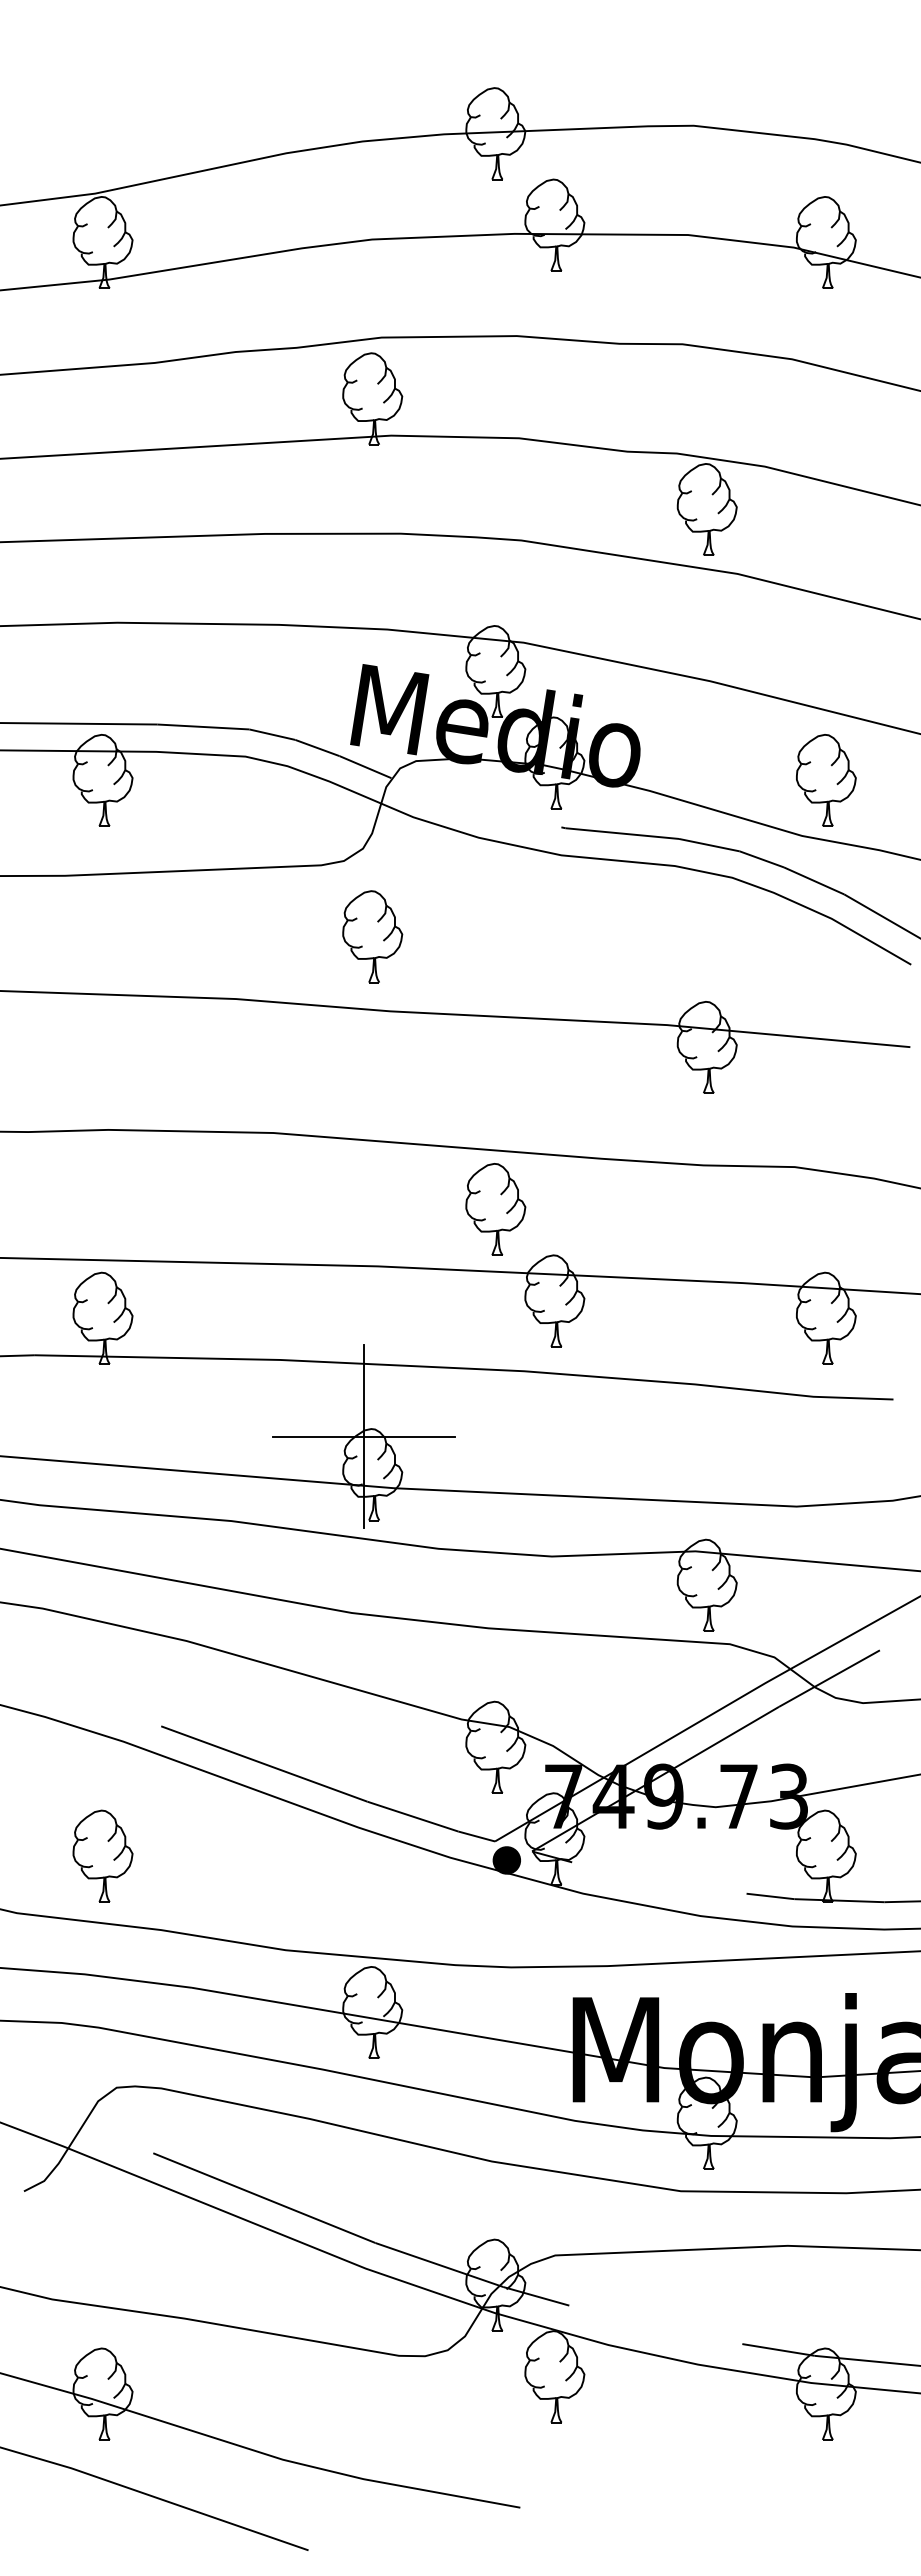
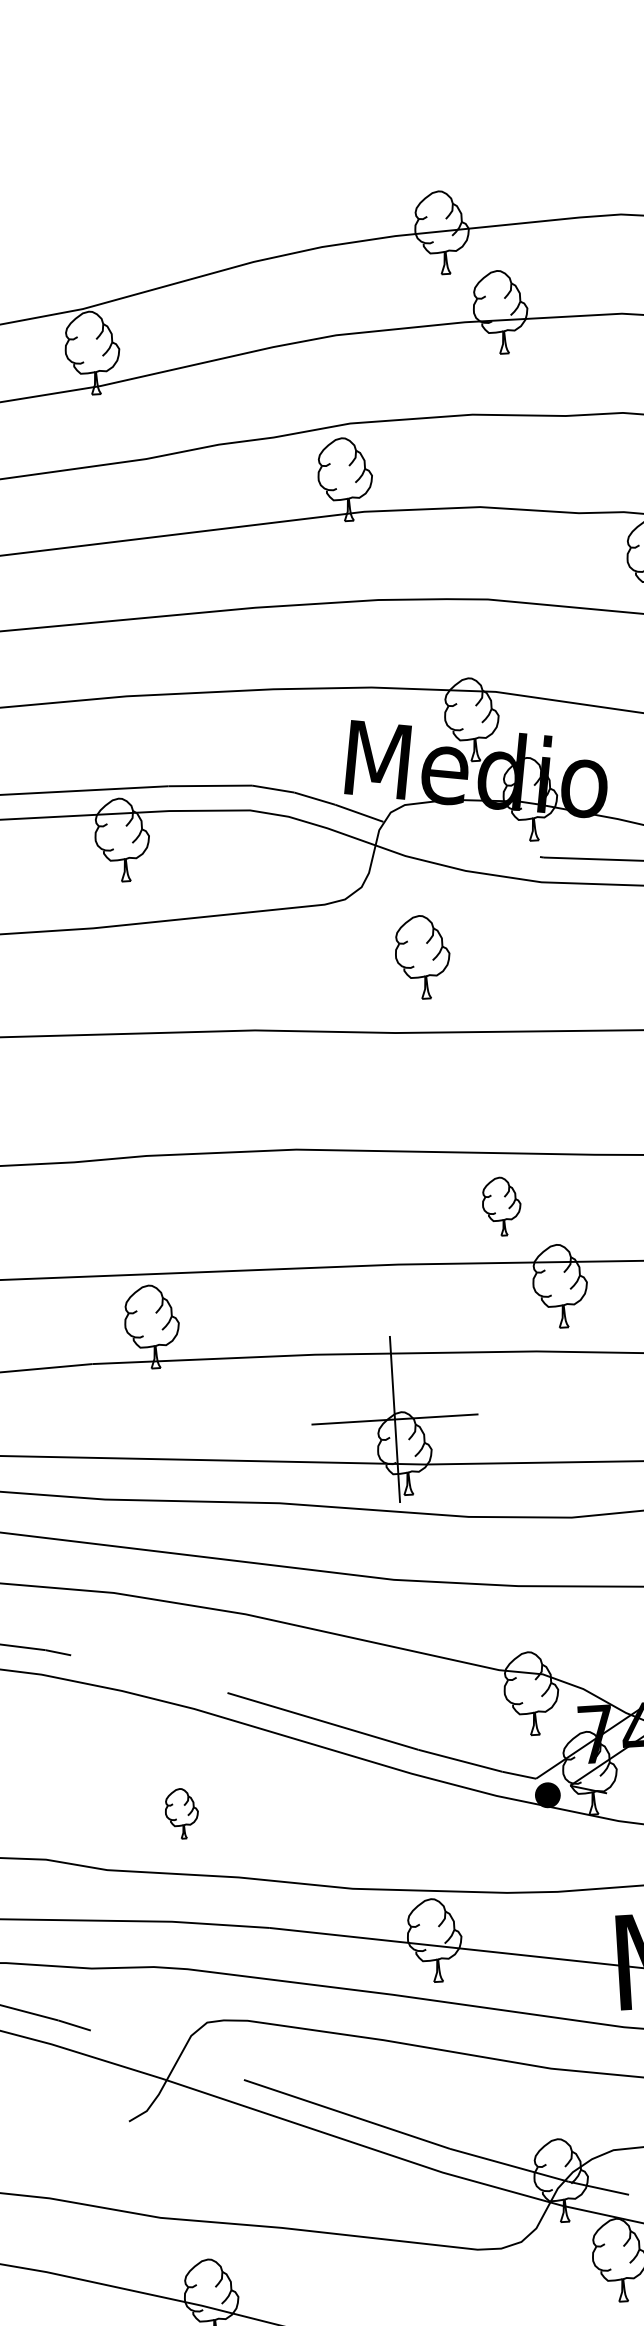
part: (372, 936) -> (422, 956), moved
part: (495, 1209) -> (501, 1206), size x0.7
part: (102, 1855) -> (181, 1813), size x0.6

